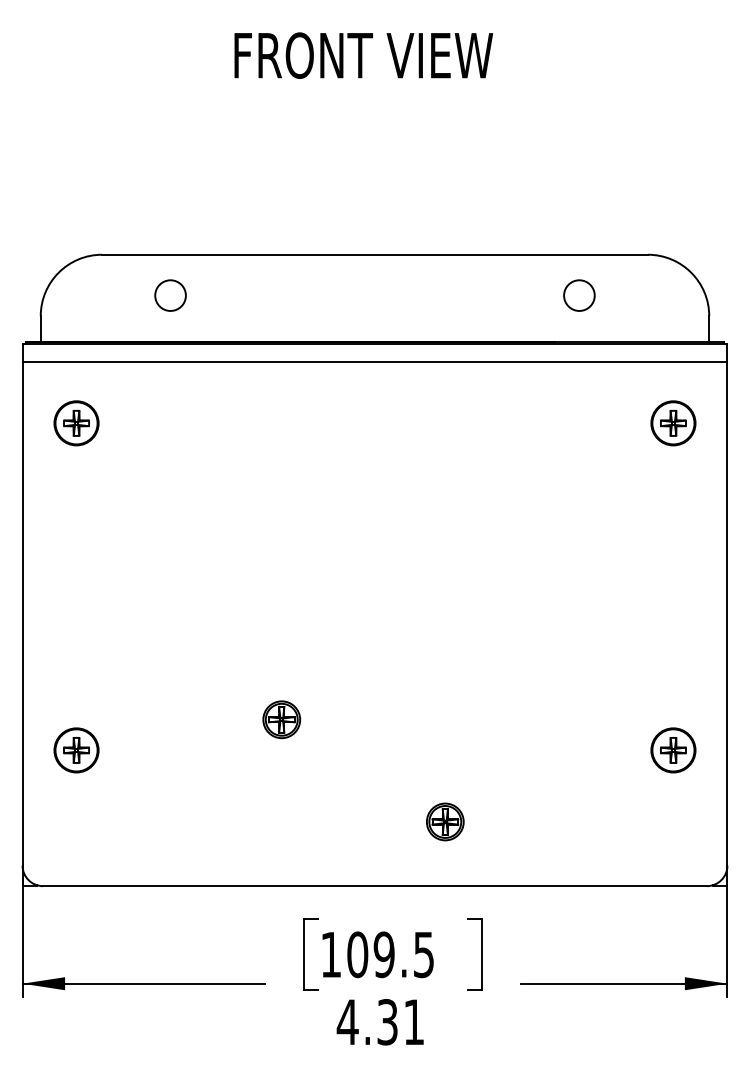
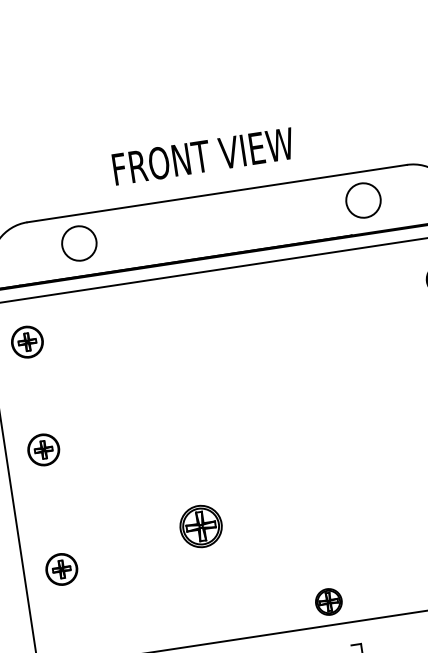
text: (363, 55) -> (203, 156), moved
circle: (170, 295) -> (79, 243), size x1.6
circle: (579, 295) -> (363, 200), size x1.6
part: (76, 578) -> (43, 449), added
part: (281, 719) -> (201, 526), size x1.6
part: (445, 821) -> (328, 601), moved

